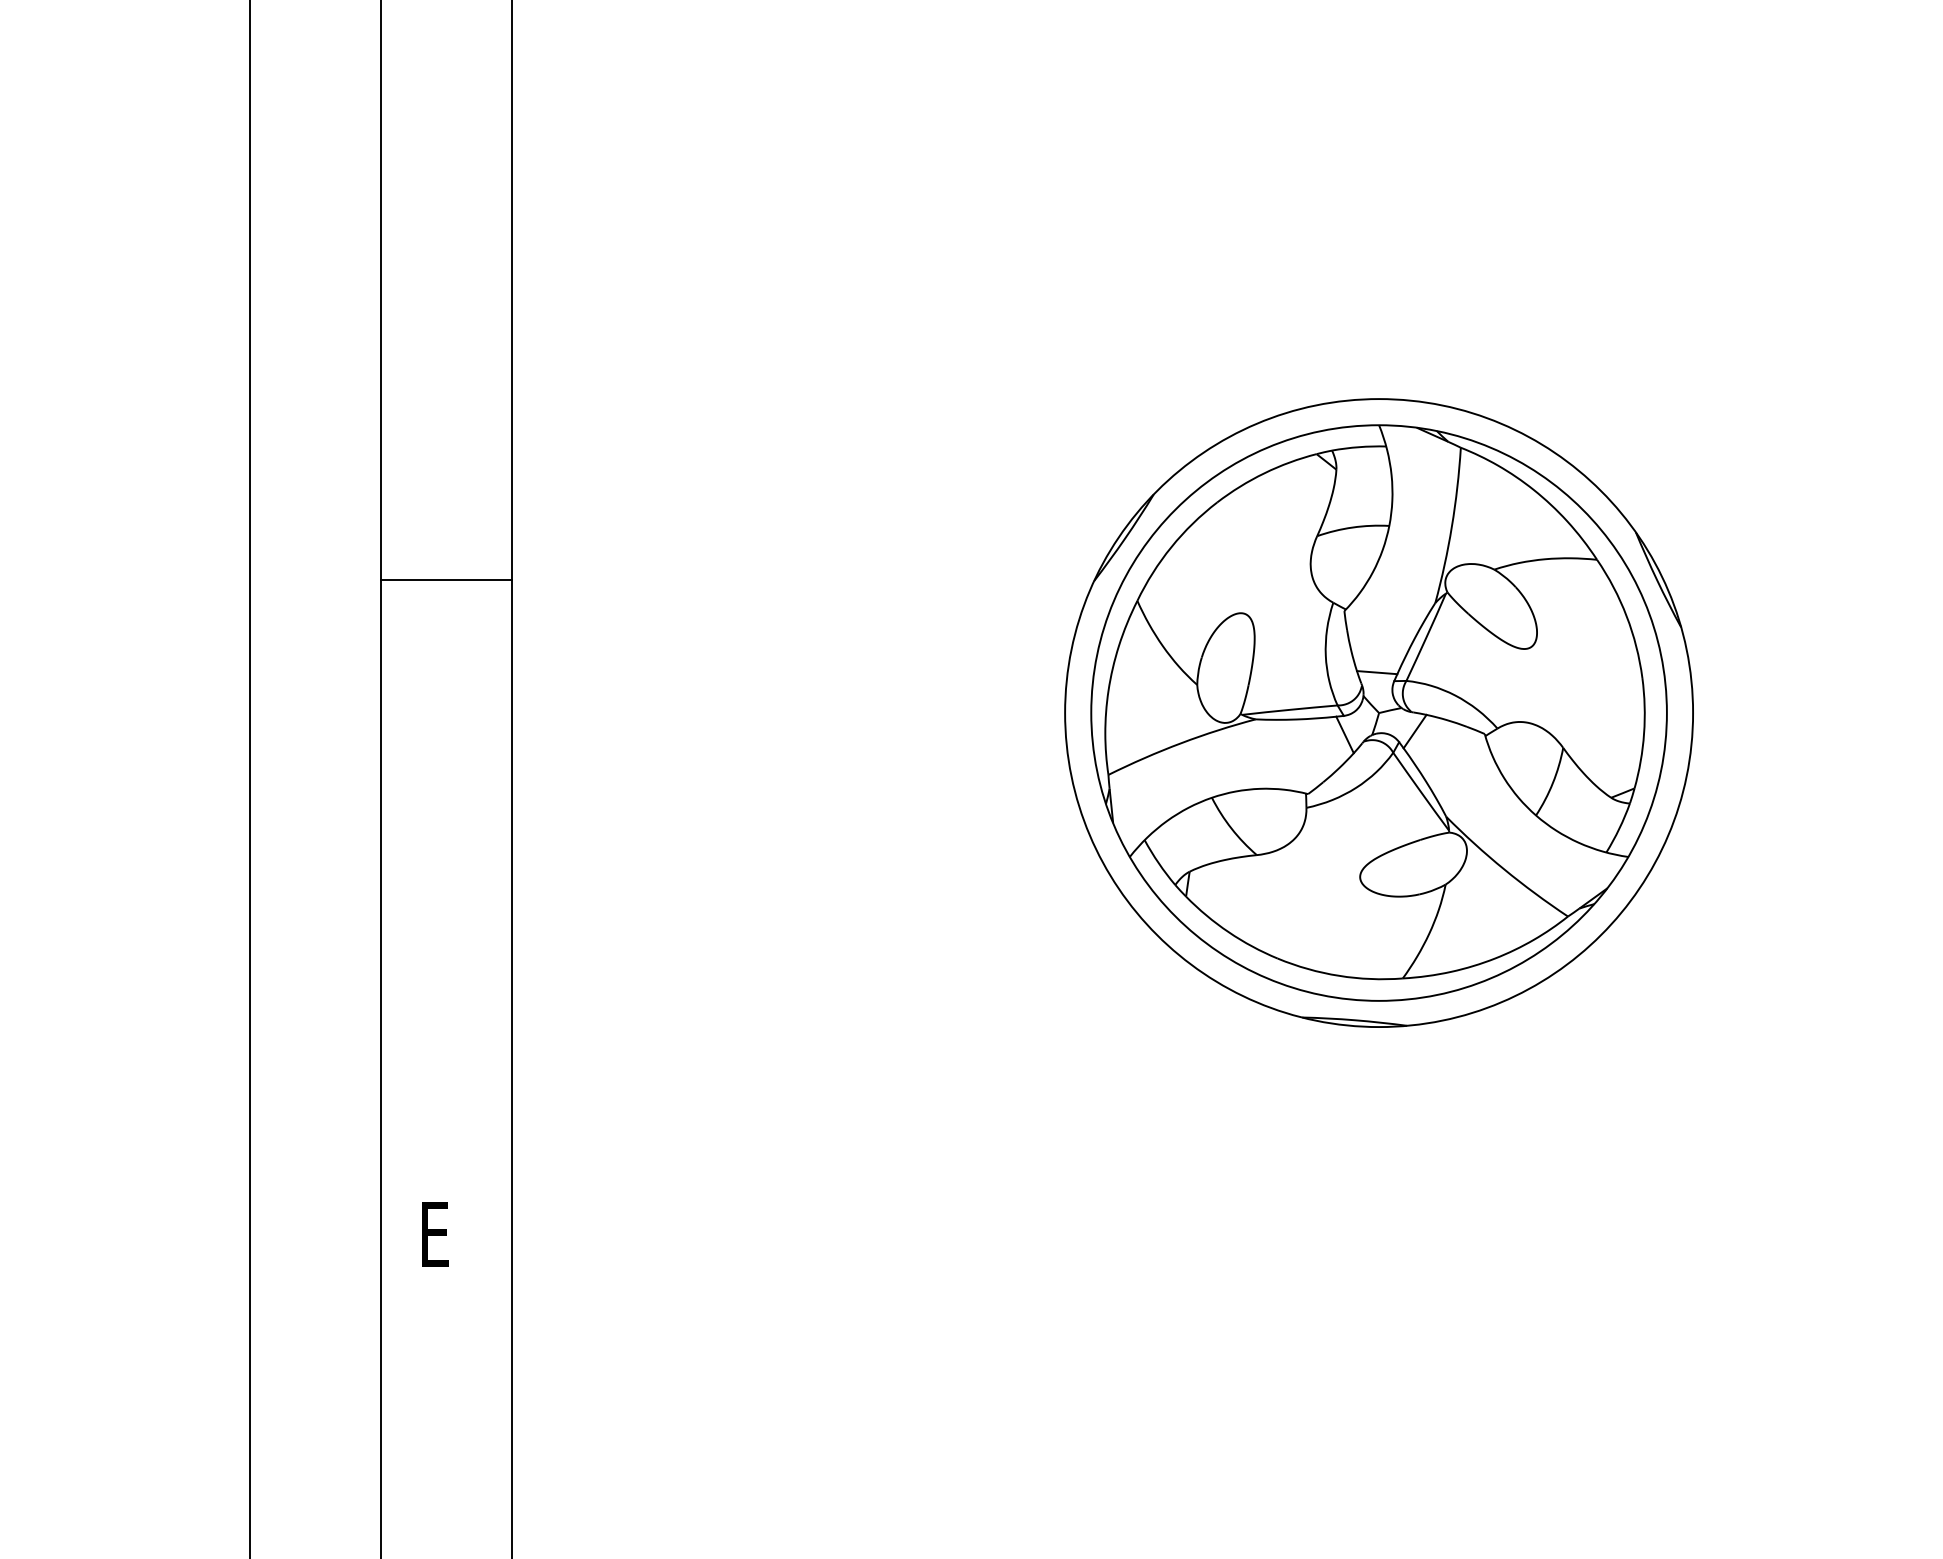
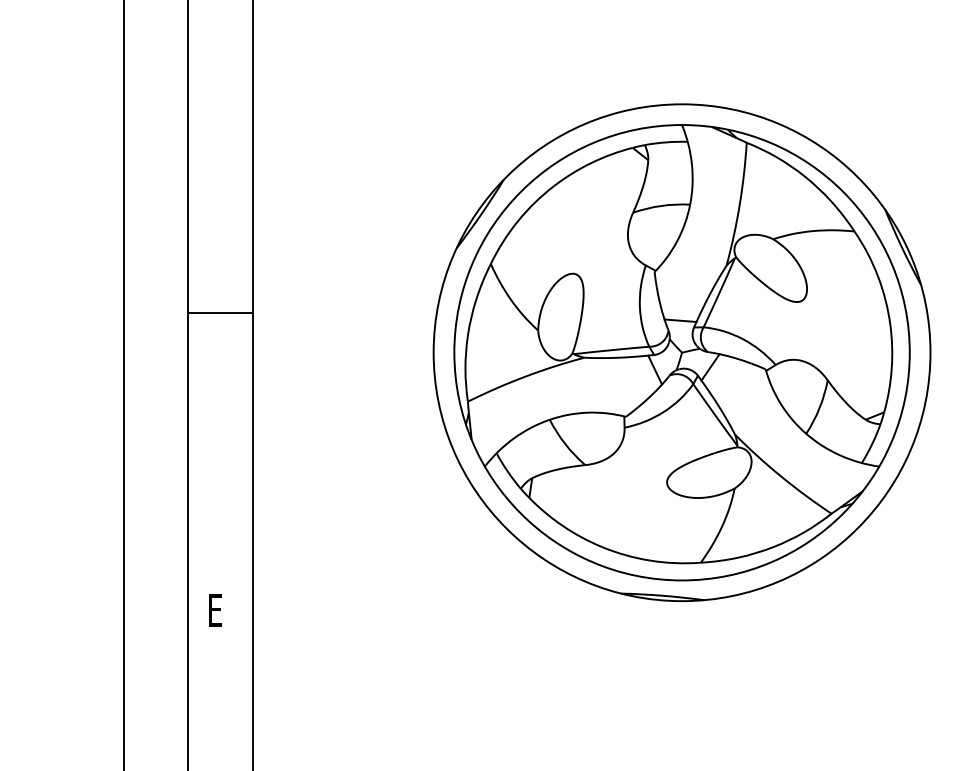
line: (445, 579) -> (220, 312), moved
part: (1378, 712) -> (681, 352), size x1.6

